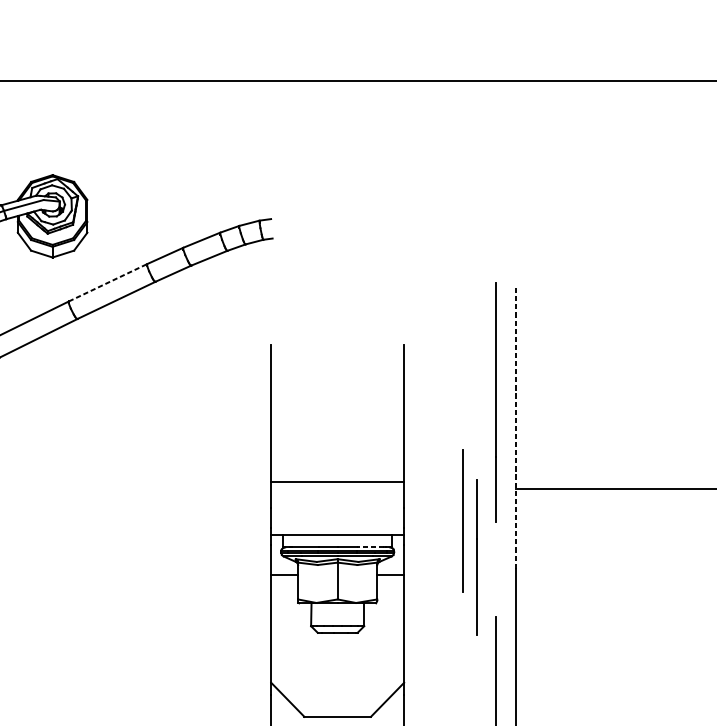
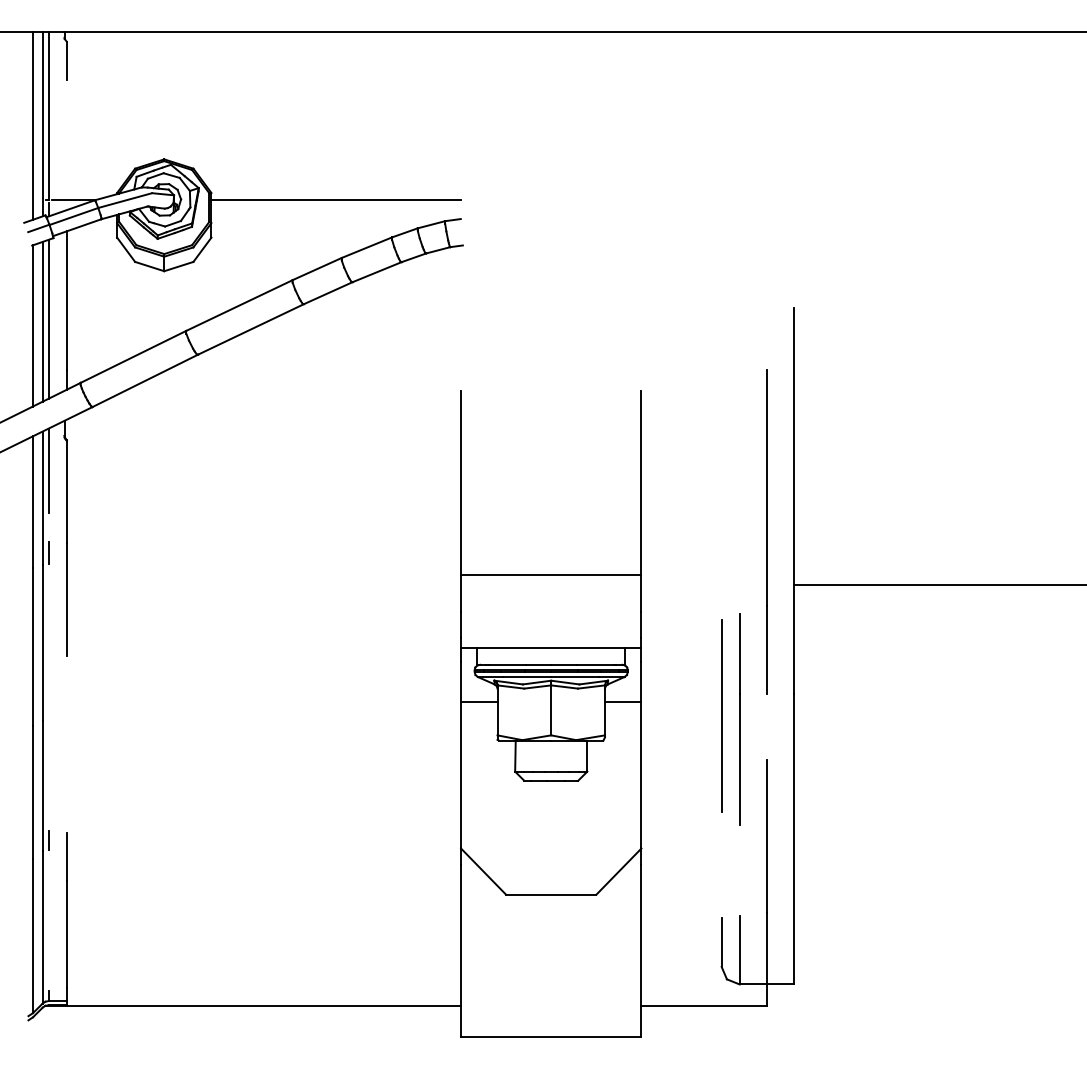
line: (179, 205) -> (336, 200), added
line: (108, 282) -> (239, 305), dashed -> solid
line: (496, 402) -> (766, 531), moved
line: (516, 426) -> (793, 500), dashed -> solid
line: (463, 520) -> (721, 715), moved
line: (369, 547) -> (594, 664), dashed -> solid
line: (476, 557) -> (739, 719), moved

